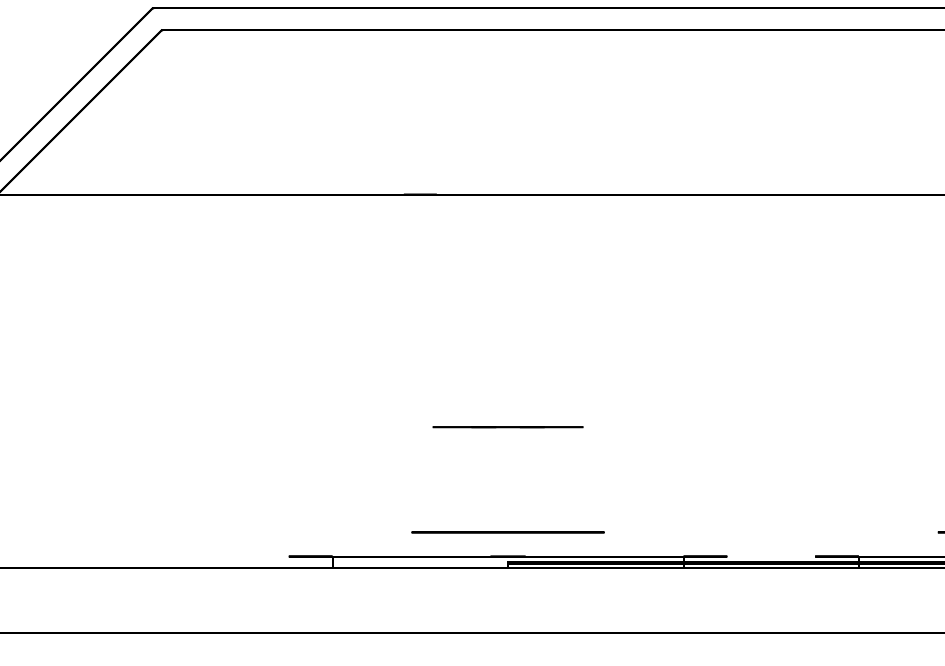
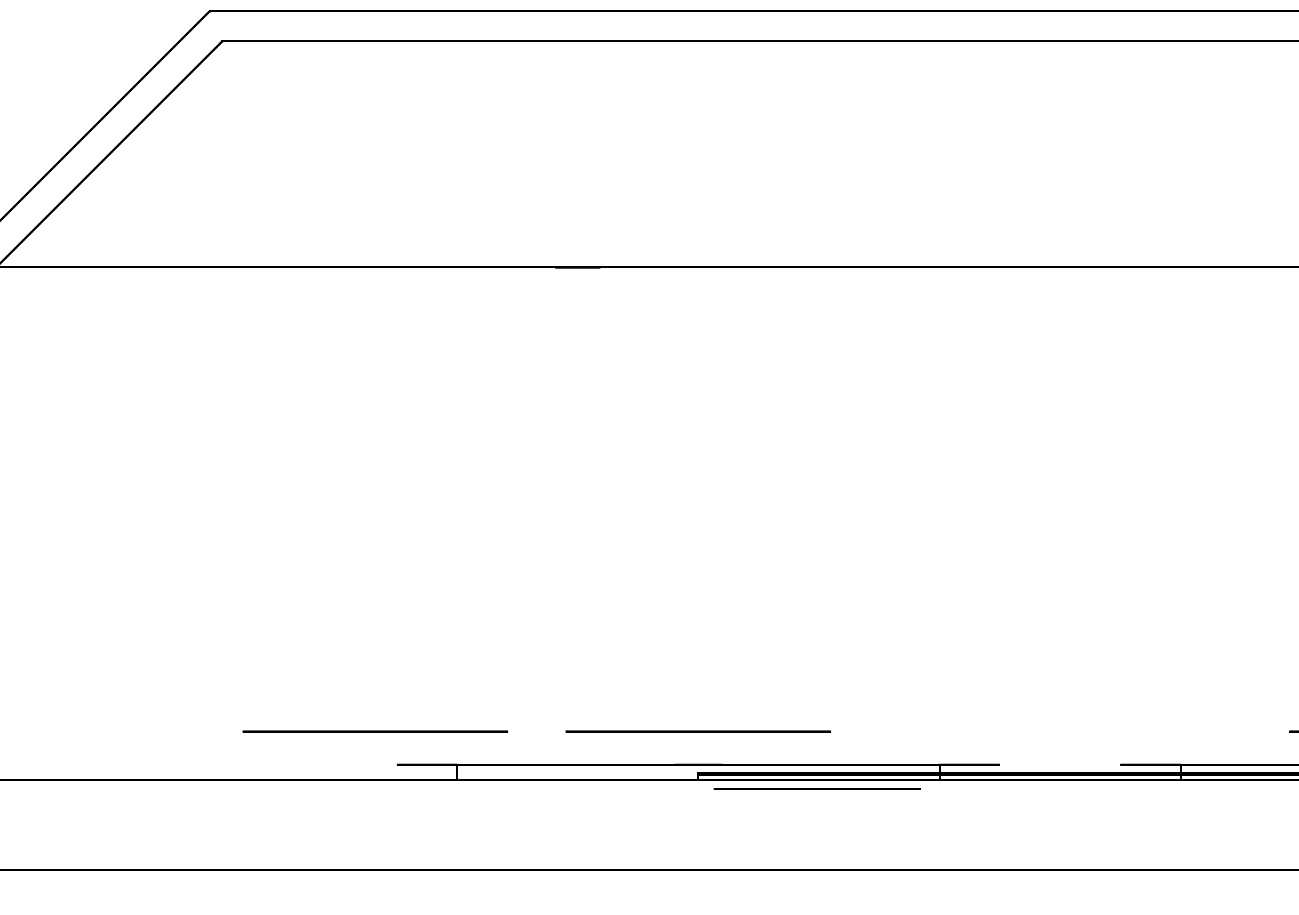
line: (507, 426) -> (816, 788), moved
circle: (272, 532) -> (374, 731), added

